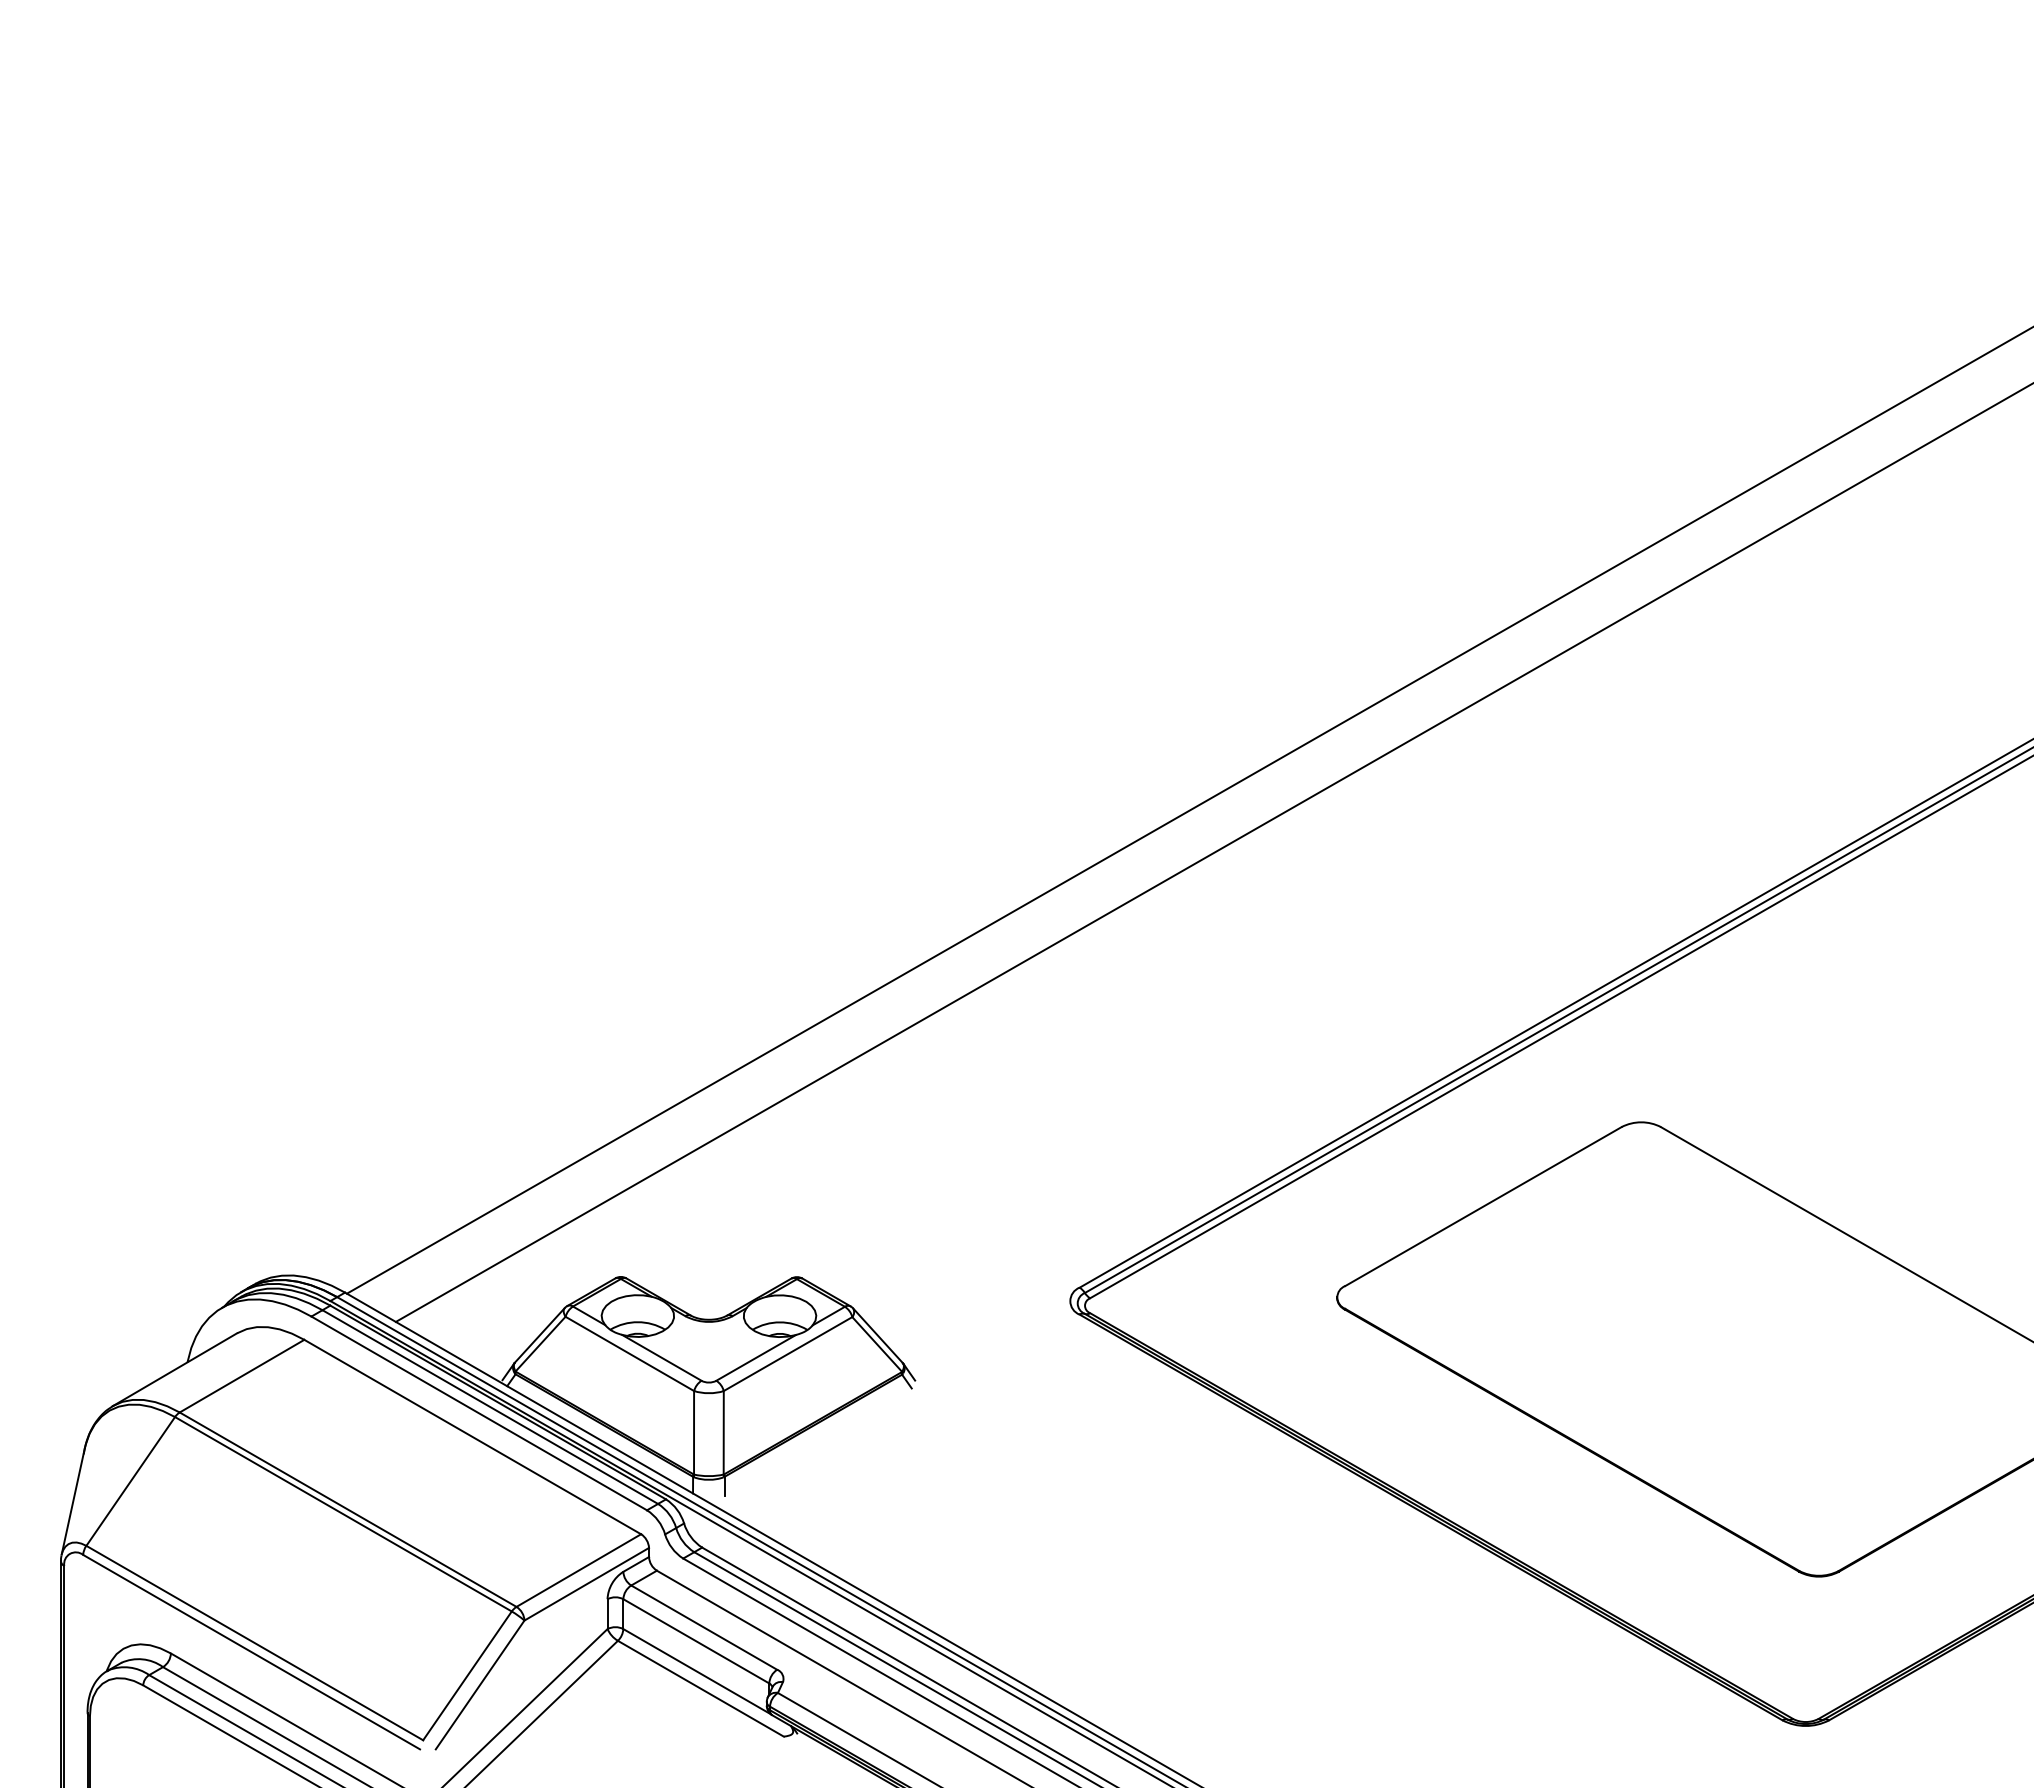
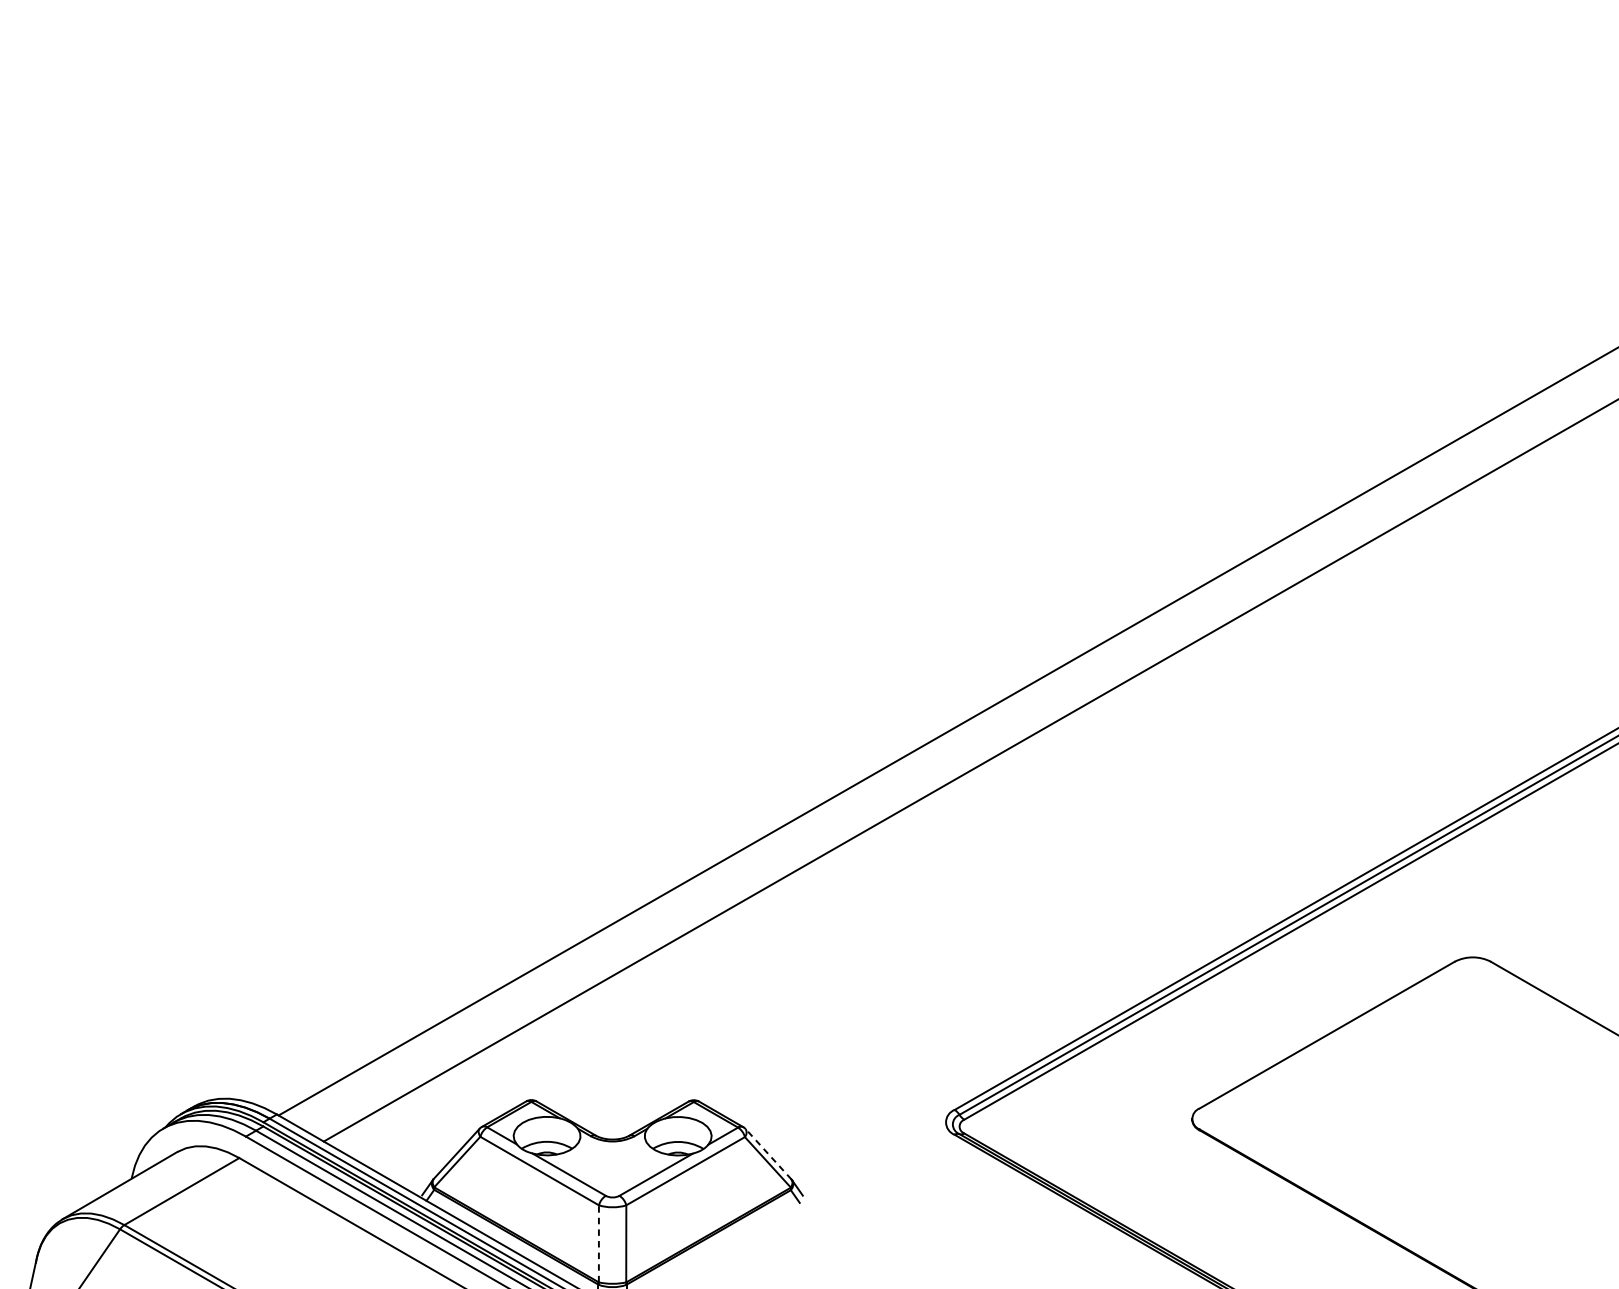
line: (877, 1335) -> (768, 1154), solid -> dashed
line: (694, 1432) -> (599, 1243), solid -> dashed

